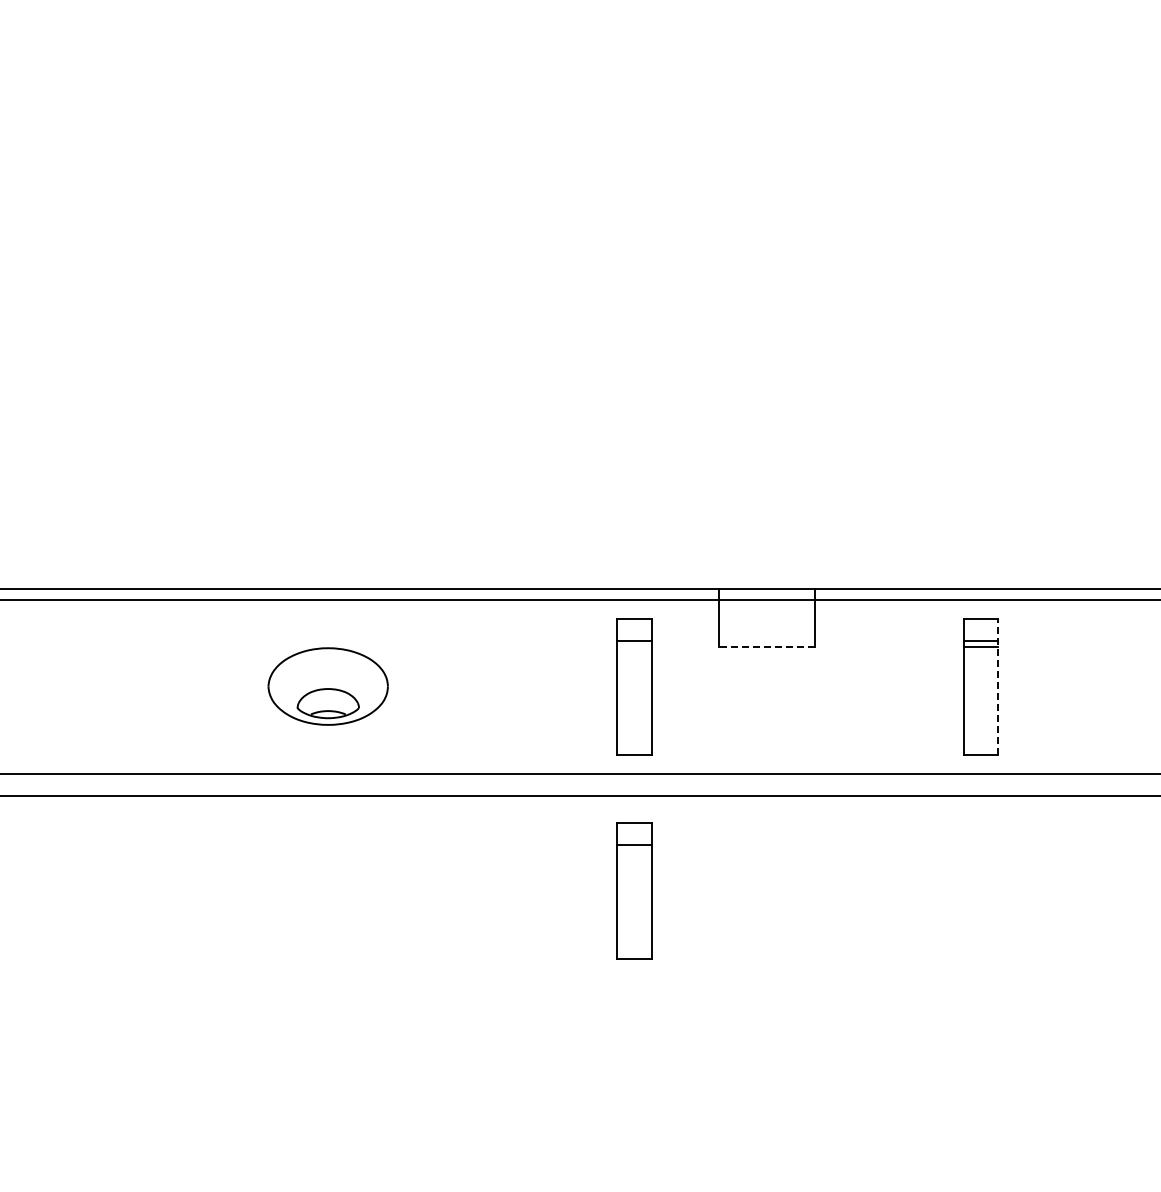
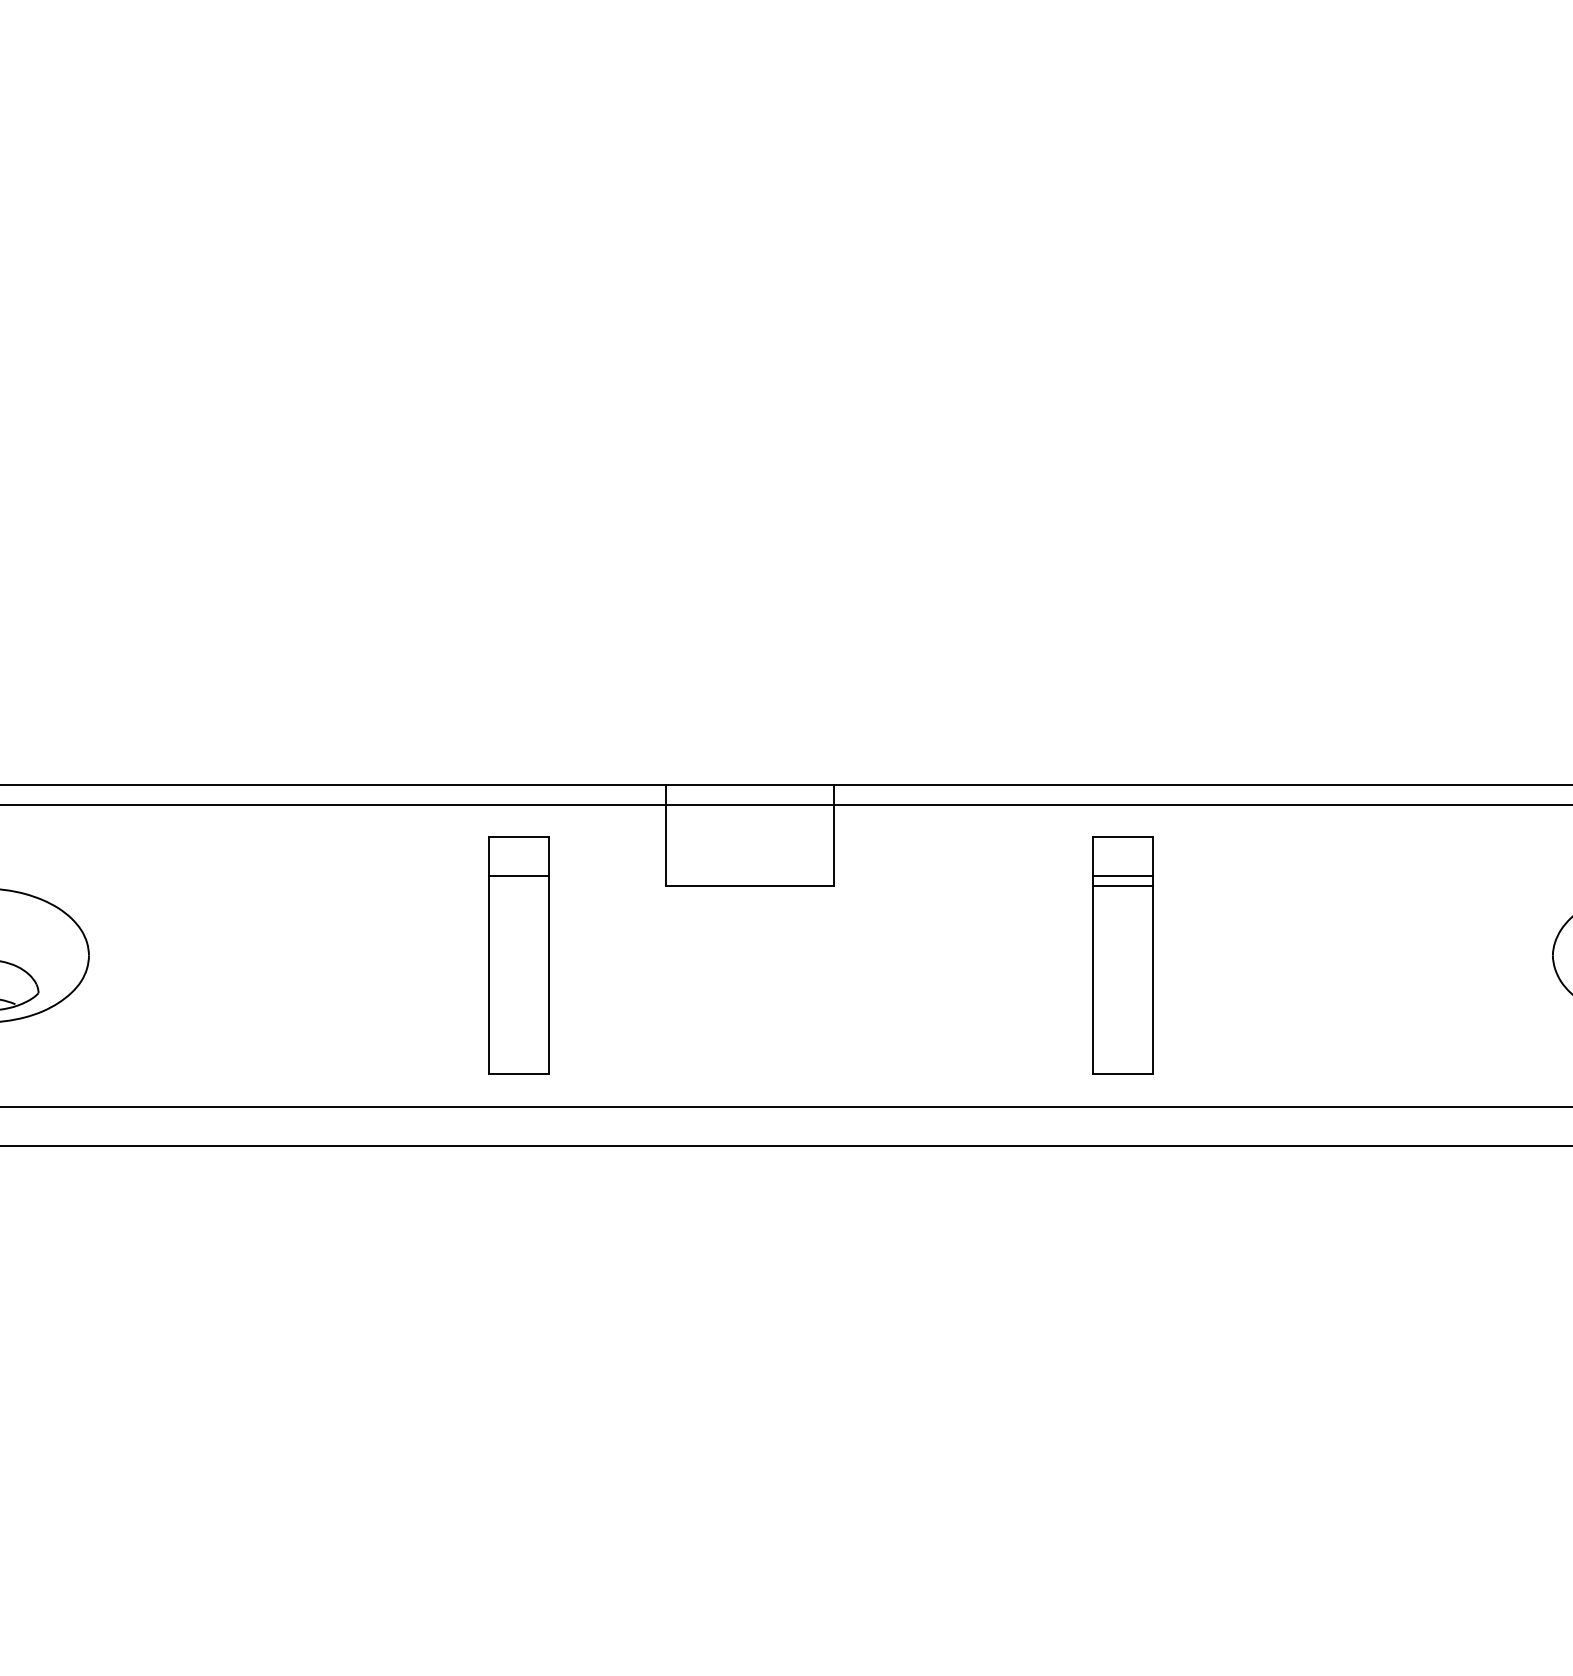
line: (766, 646) -> (749, 885), dashed -> solid
line: (998, 686) -> (1153, 955), dashed -> solid
part: (634, 890) -> (518, 1311), removed

